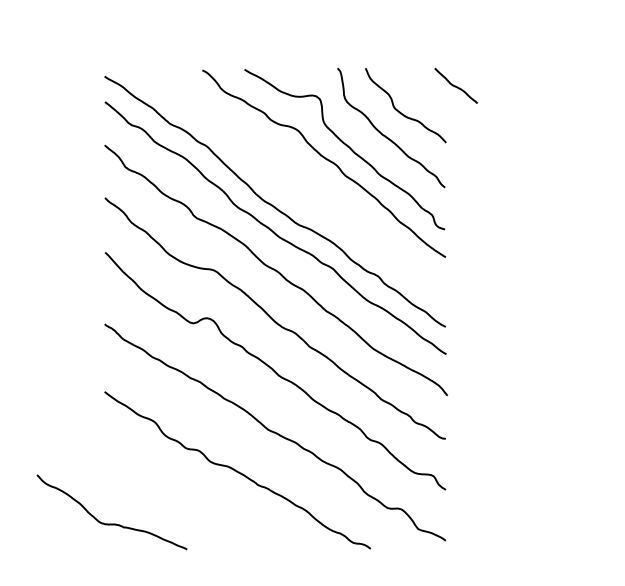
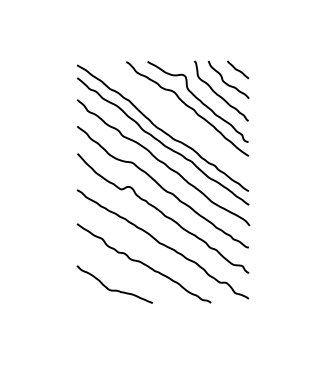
curve: (456, 85) -> (238, 69), moved
curve: (111, 522) -> (114, 289), moved

